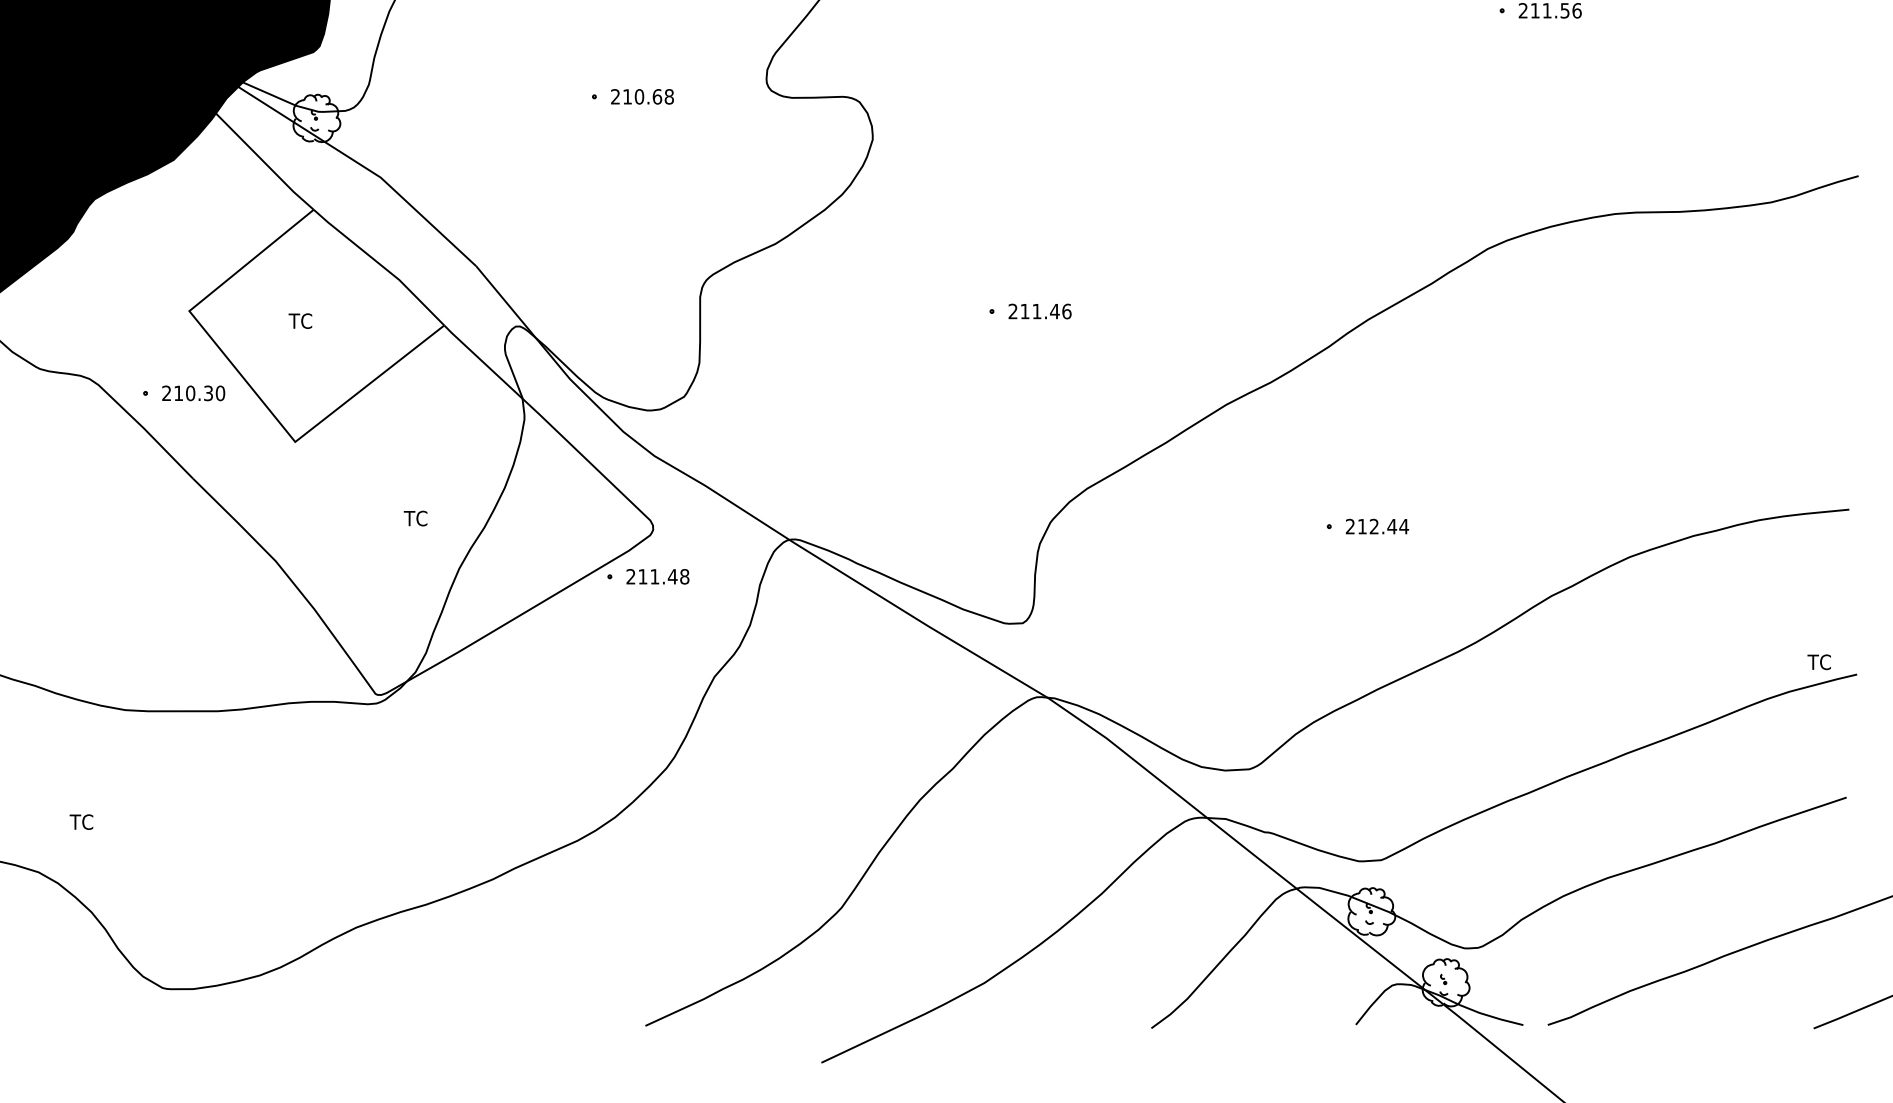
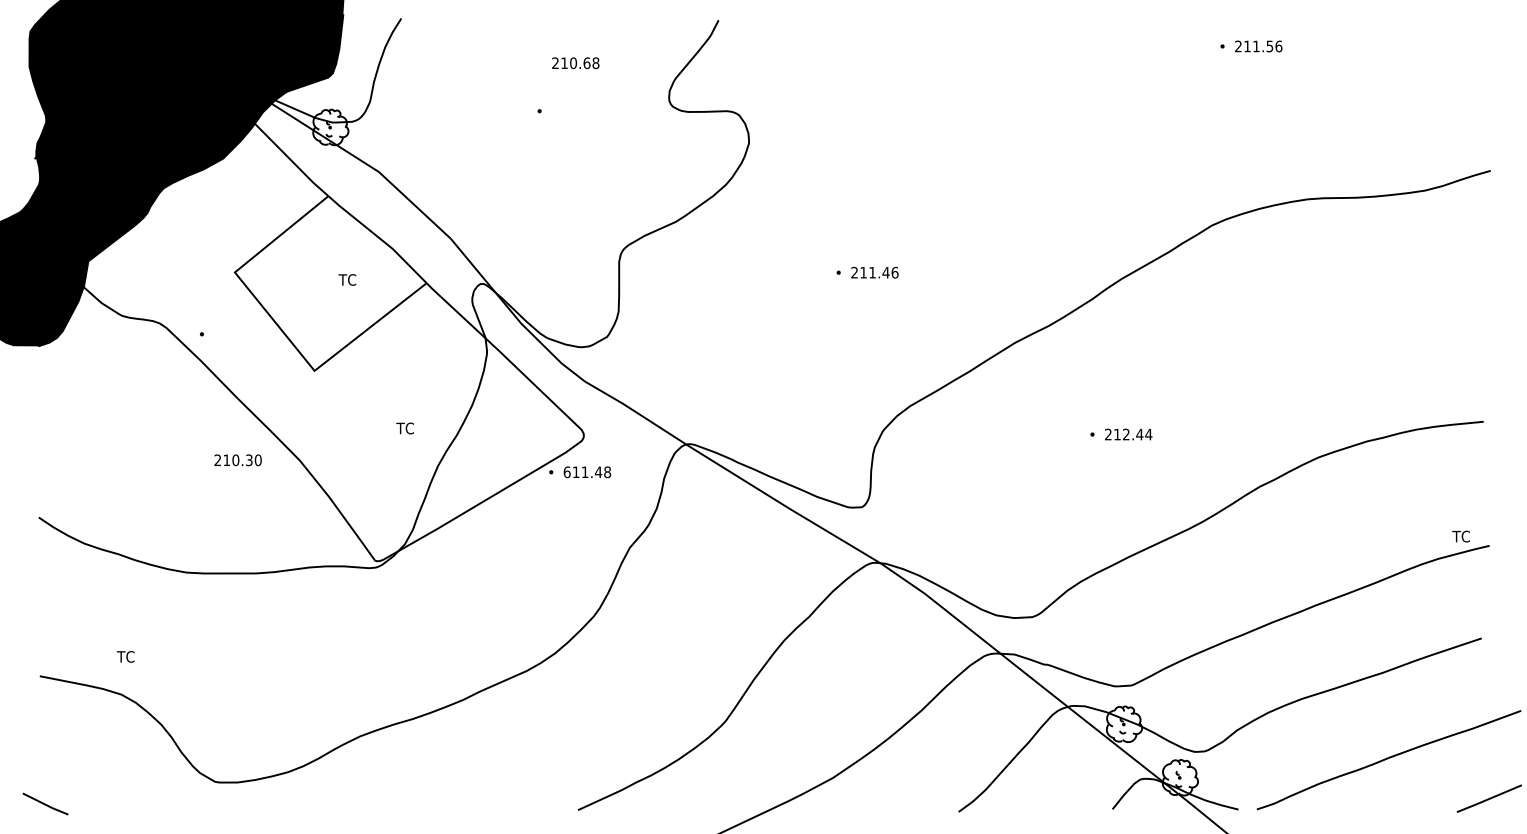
text: (642, 97) -> (575, 63), moved
text: (300, 320) -> (347, 279), moved
text: (192, 393) -> (237, 460), moved
text: (630, 577) -> (566, 472), 211.48 -> 611.48
text: (81, 821) -> (125, 656), moved

